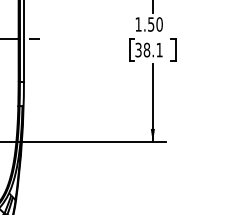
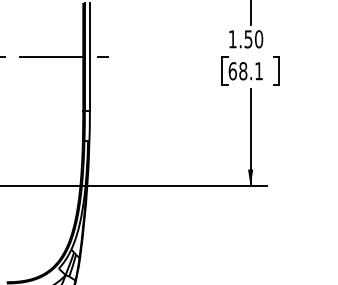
text: (138, 50) -> (232, 71), 38.1 -> 68.1

